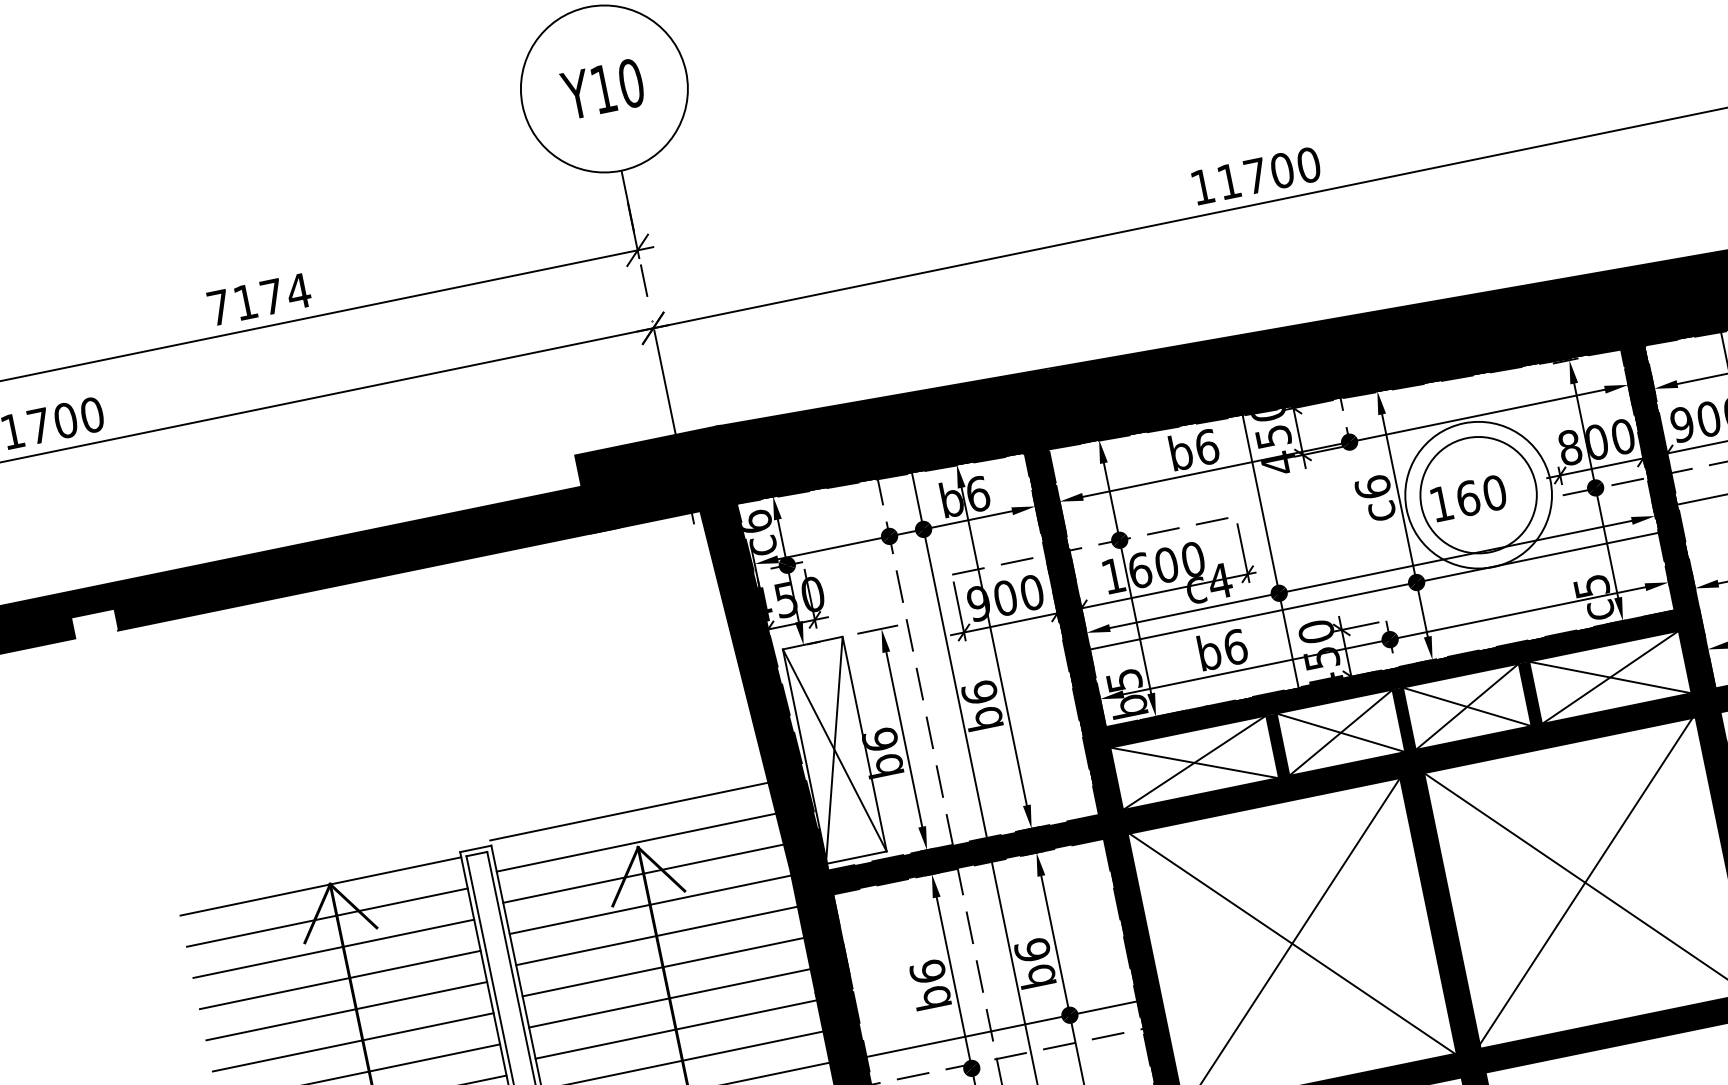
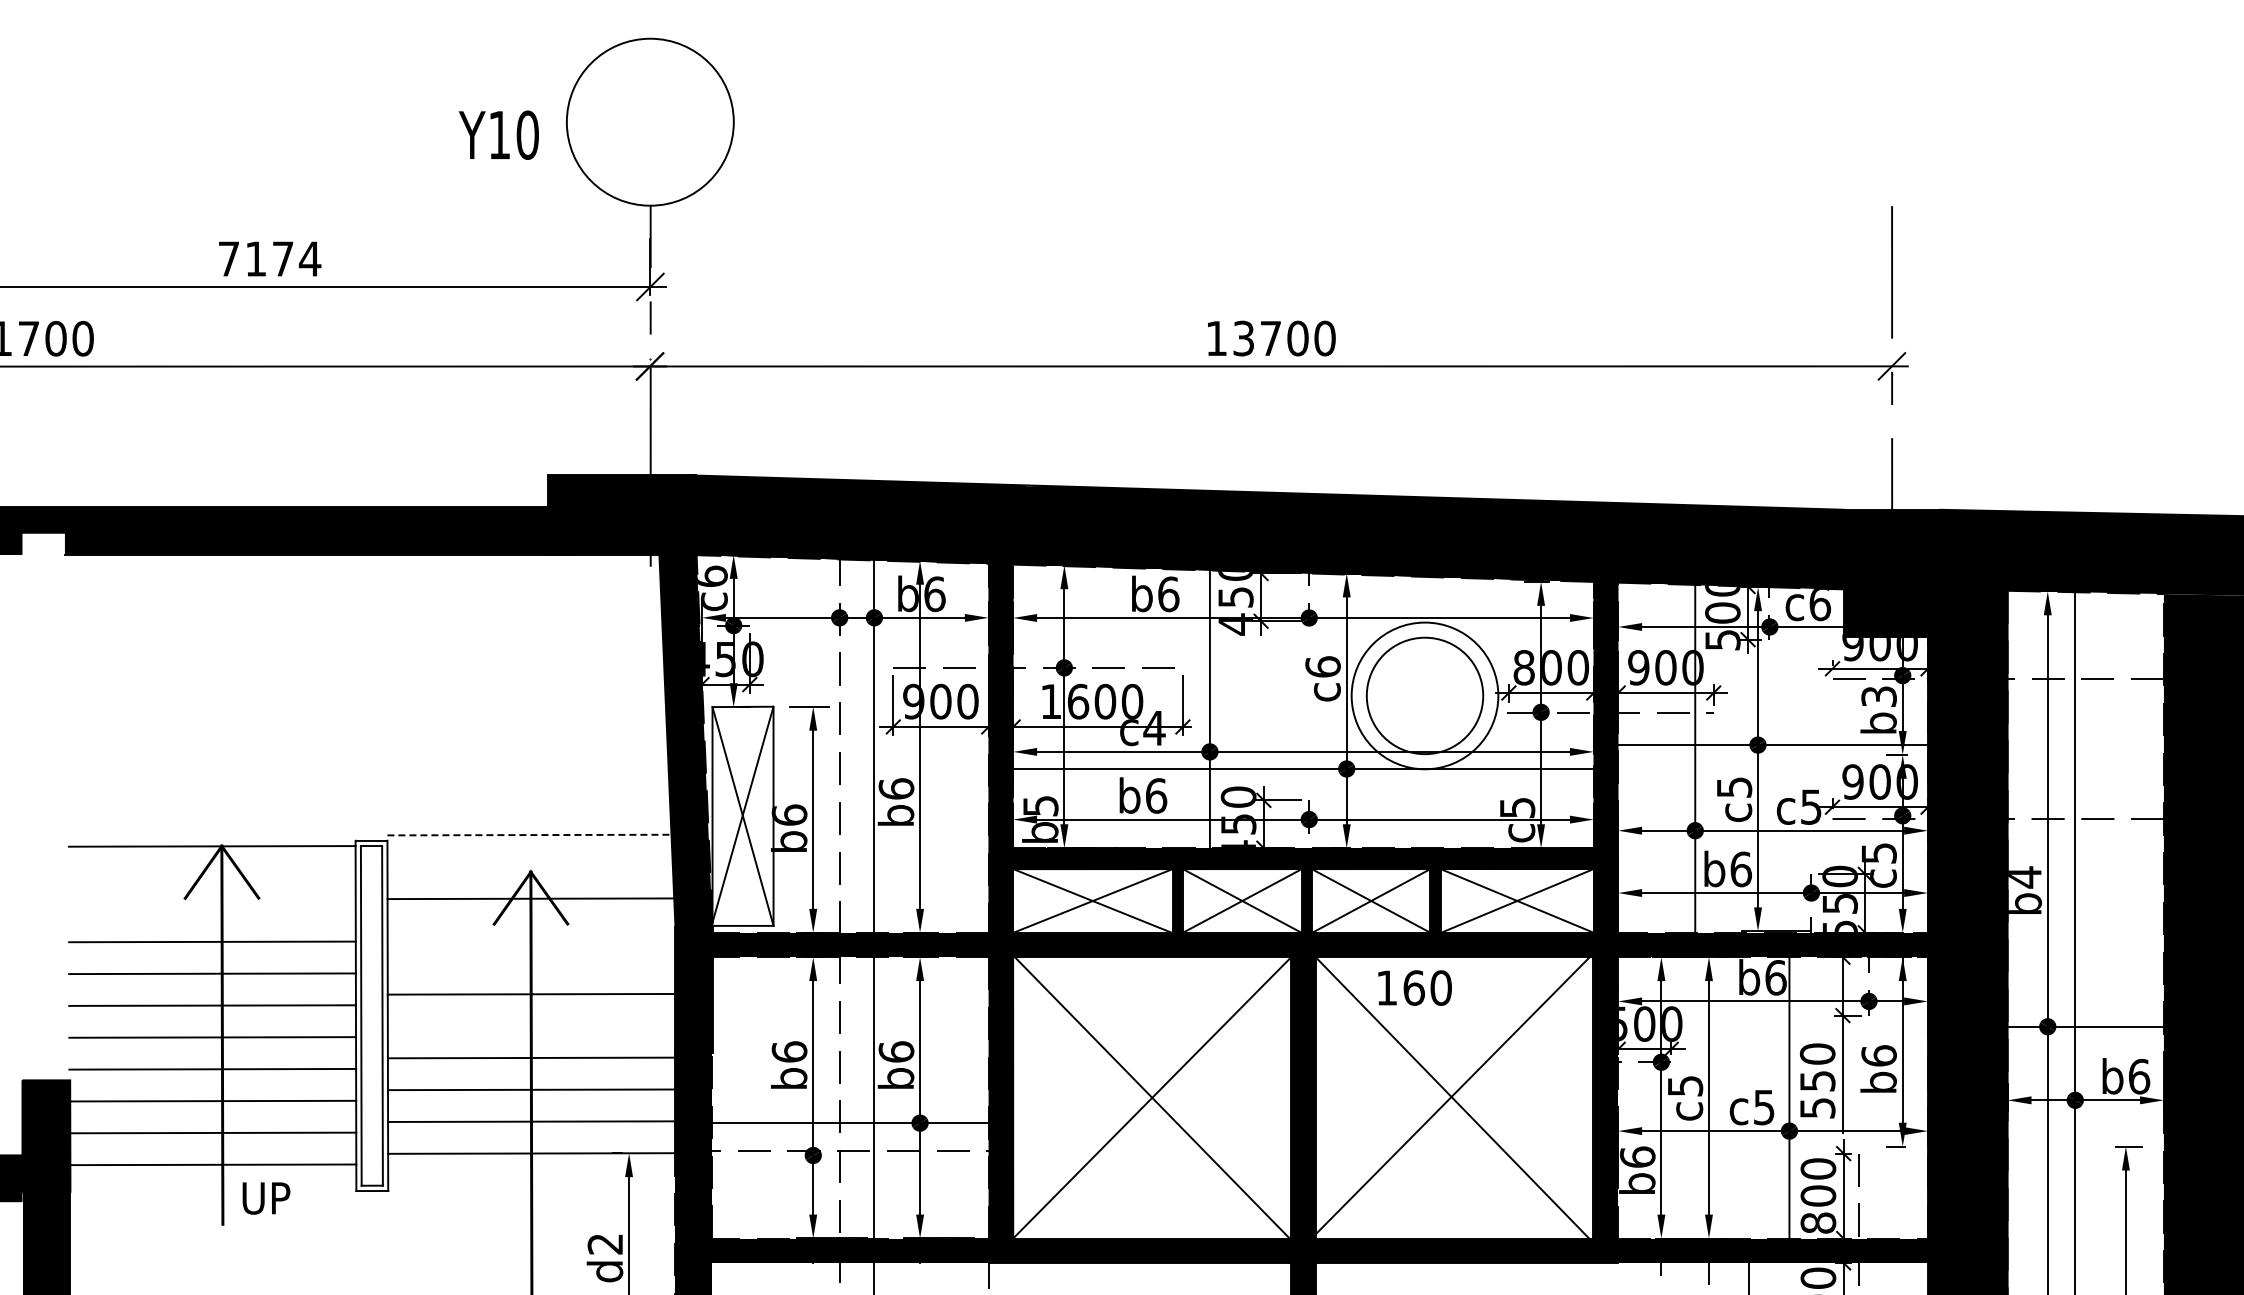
text: (602, 88) -> (498, 134), moved
text: (1228, 181) -> (1243, 338), 11700 -> 13700
text: (1468, 497) -> (1414, 987), moved
line: (631, 811) -> (531, 835), solid -> dashed
line: (636, 842) -> (530, 866), removed
line: (649, 904) -> (530, 930), removed
line: (326, 917) -> (211, 877), removed
line: (655, 936) -> (530, 962), removed
line: (333, 948) -> (212, 909), removed
line: (668, 997) -> (530, 1025), removed

